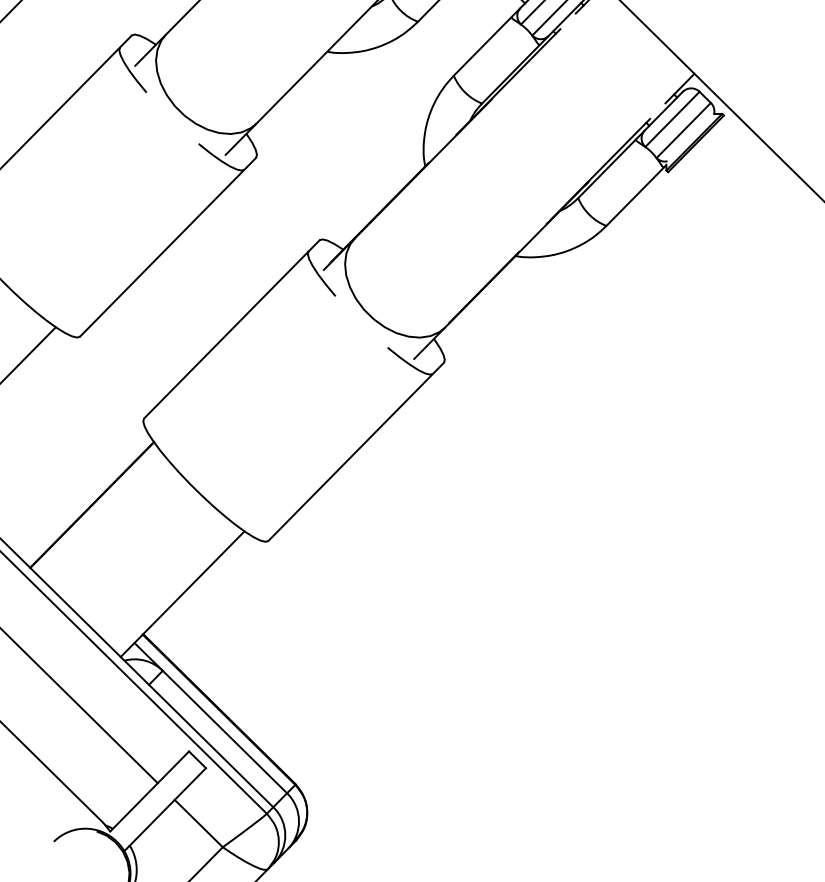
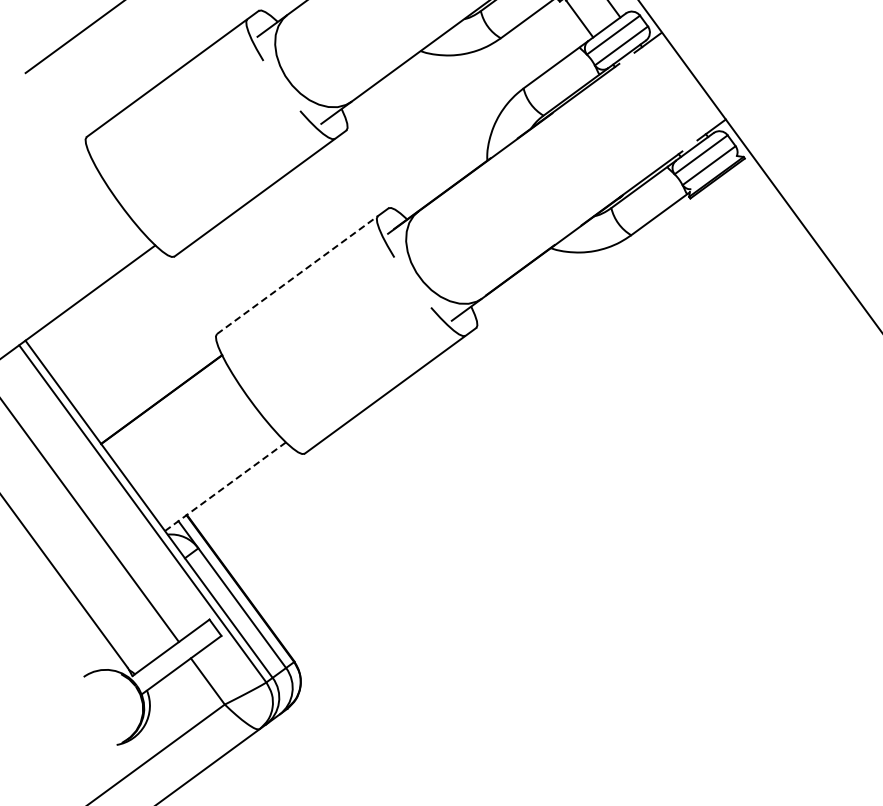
line: (226, 335) -> (297, 275), solid -> dashed
line: (182, 593) -> (225, 486), solid -> dashed

